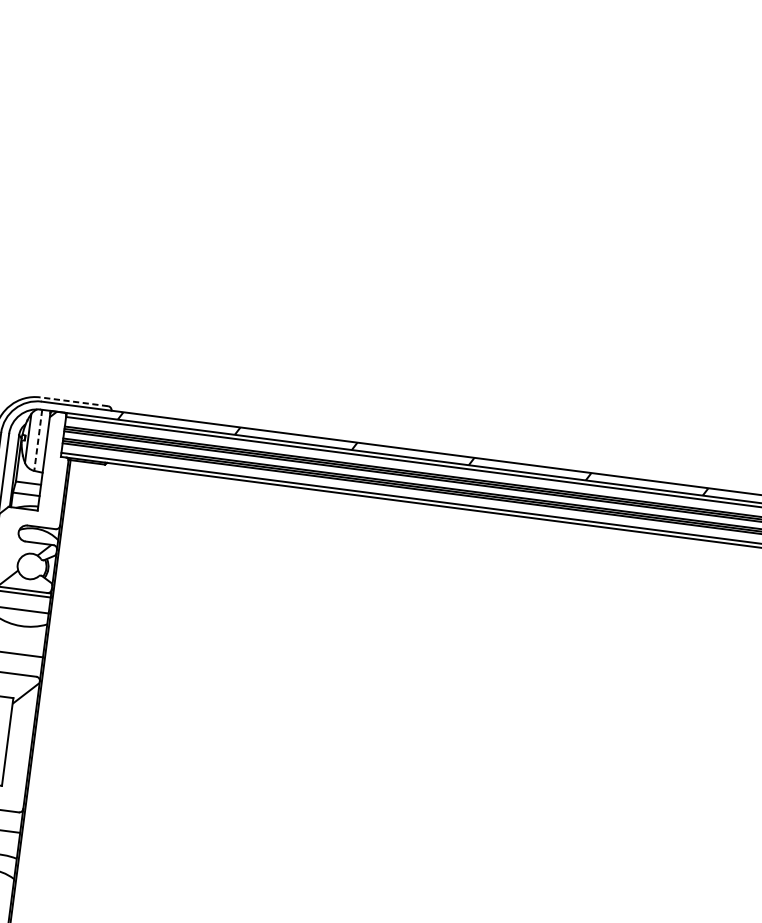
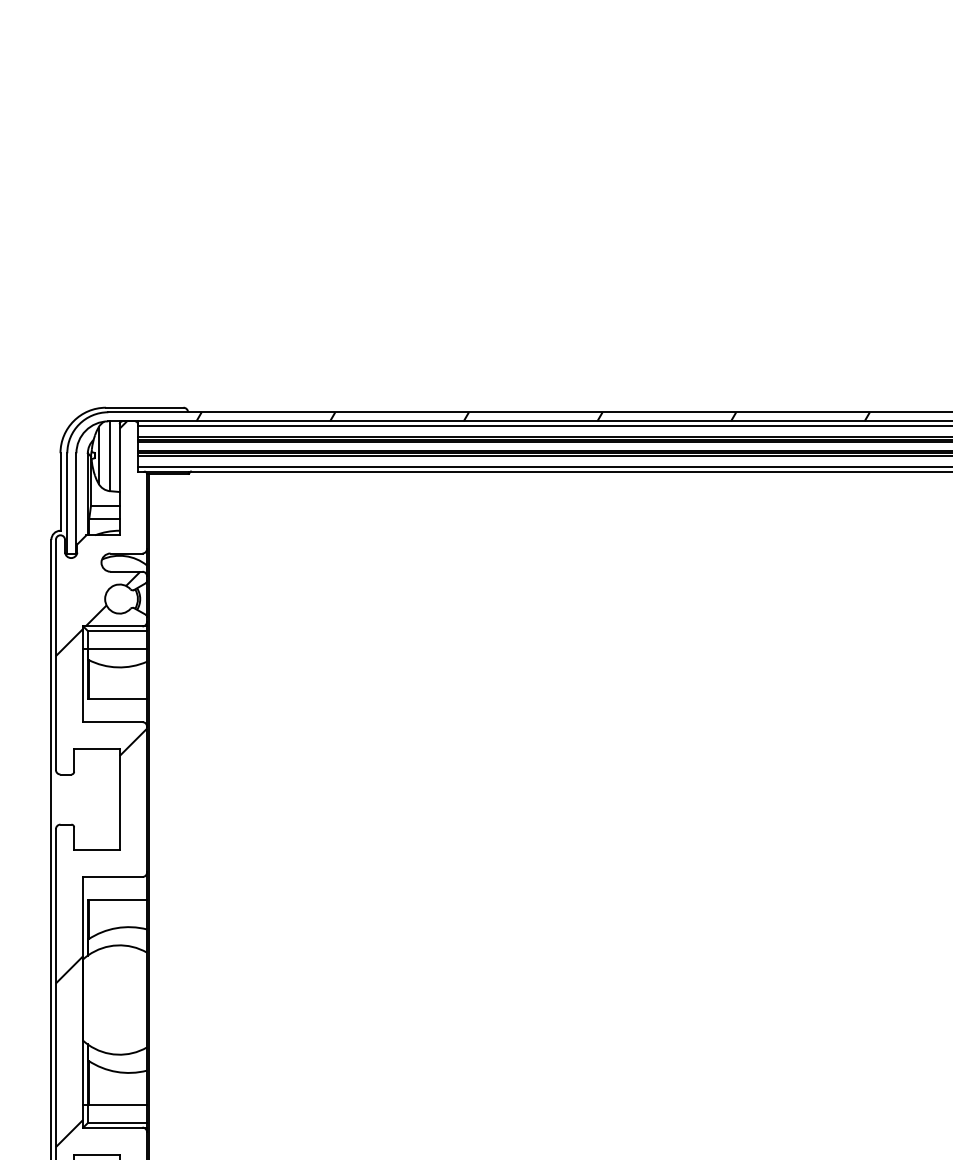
line: (73, 401) -> (144, 407), dashed -> solid
line: (38, 440) -> (110, 456), dashed -> solid

